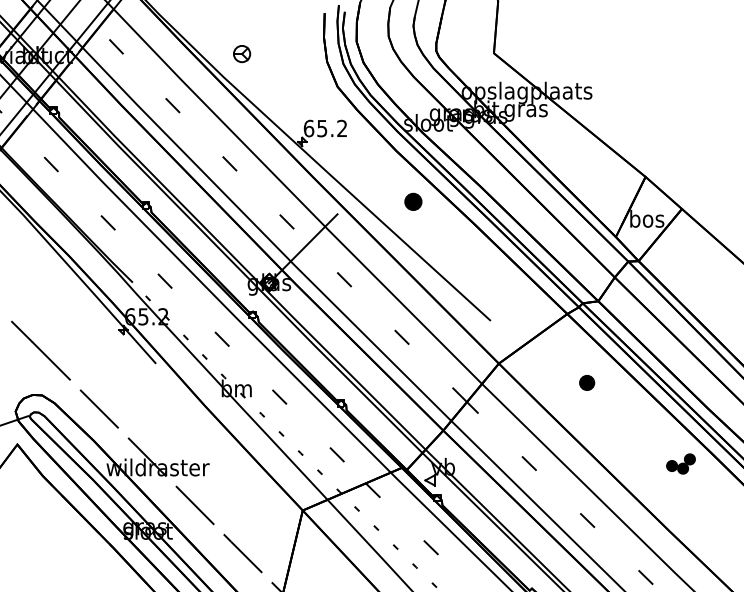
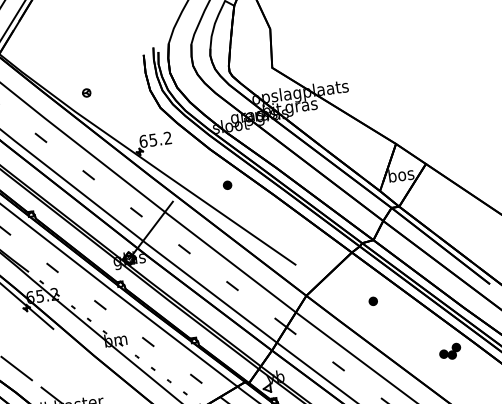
part: (241, 53) -> (86, 92), size x0.62
part: (413, 202) -> (227, 185), size x0.62
part: (587, 382) -> (373, 301), size x0.71

